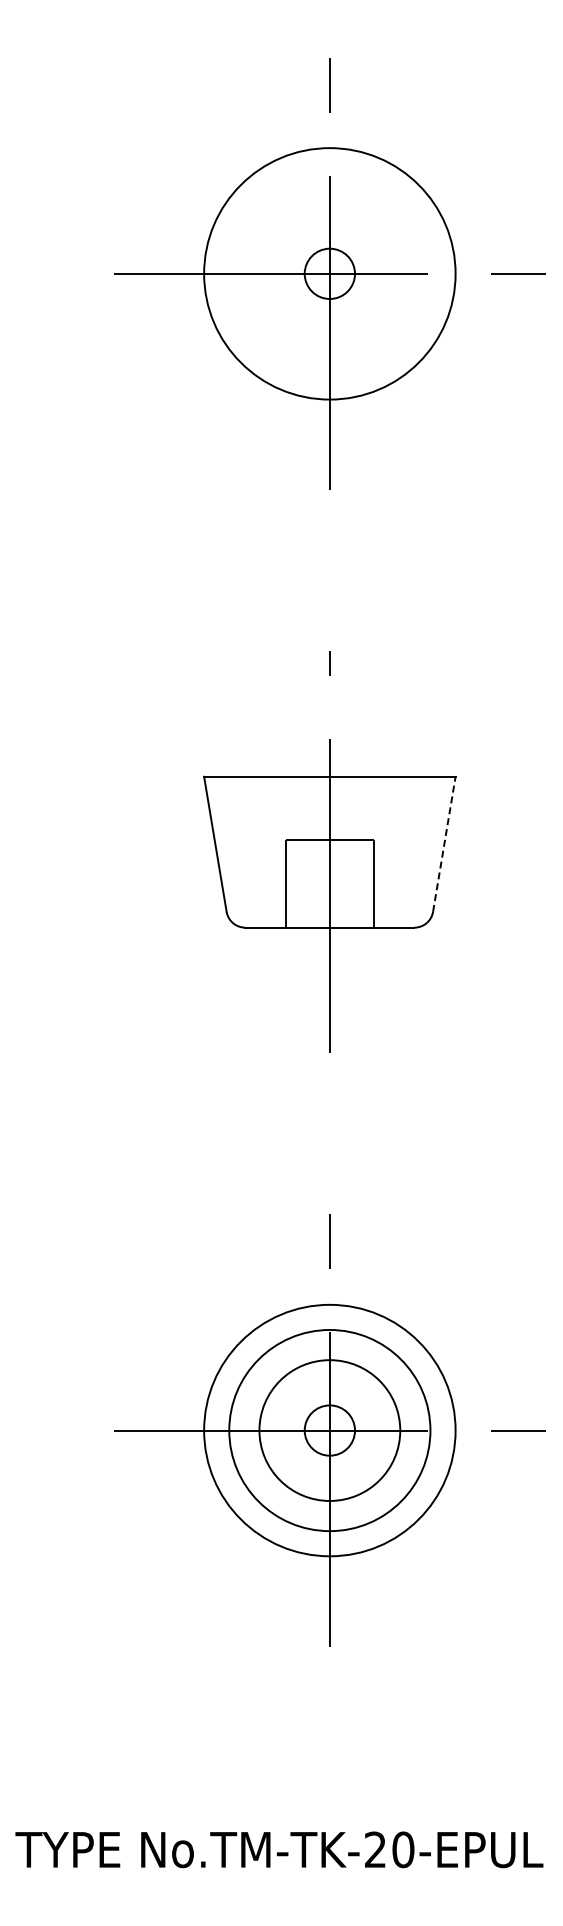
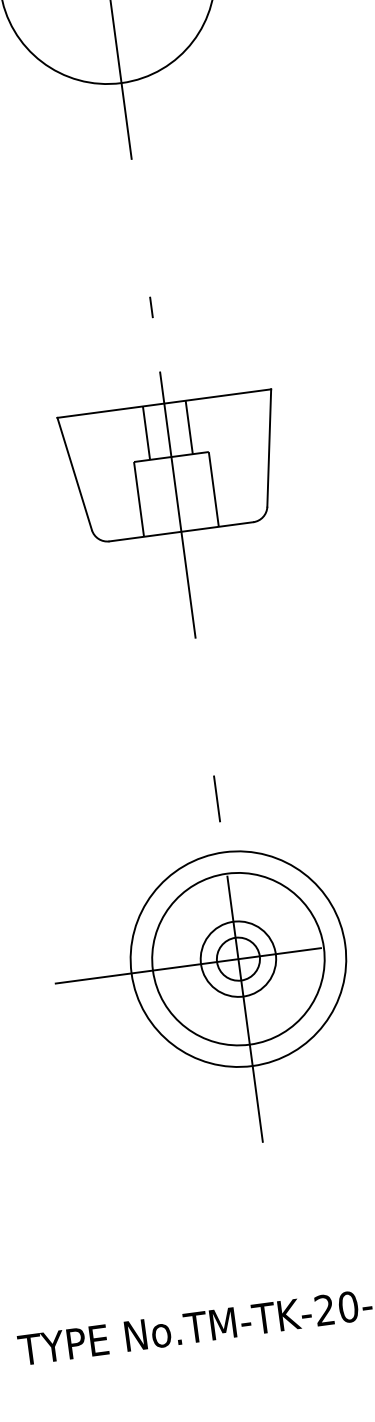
line: (304, 807) -> (146, 432), added
line: (355, 807) -> (189, 426), added
line: (444, 843) -> (269, 447), dashed -> solid
circle: (329, 1430) -> (238, 959), size x0.62

